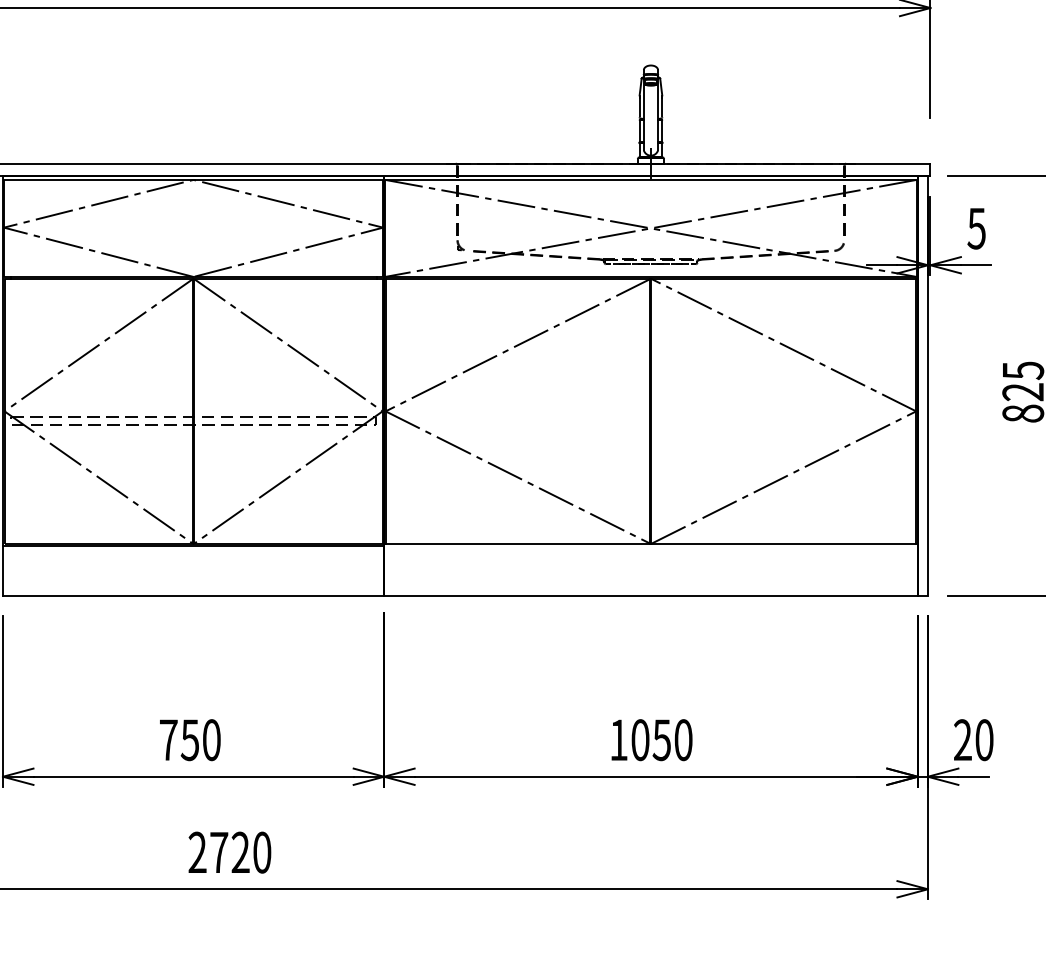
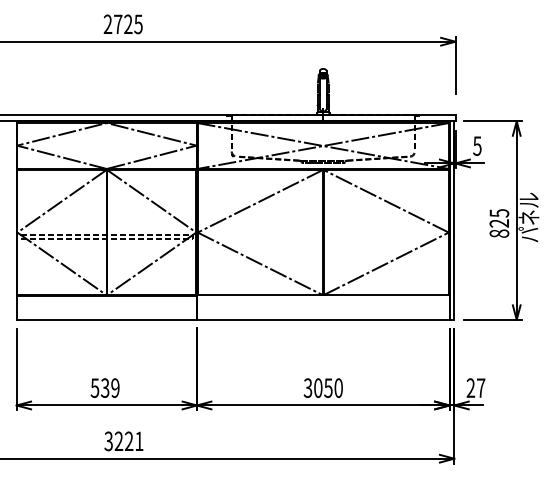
text: (985, 738) -> (481, 387), 20 -> 27
text: (188, 740) -> (104, 388), 750 -> 539
text: (617, 740) -> (307, 388), 1050 -> 3050
text: (228, 852) -> (123, 441), 2720 -> 3221

